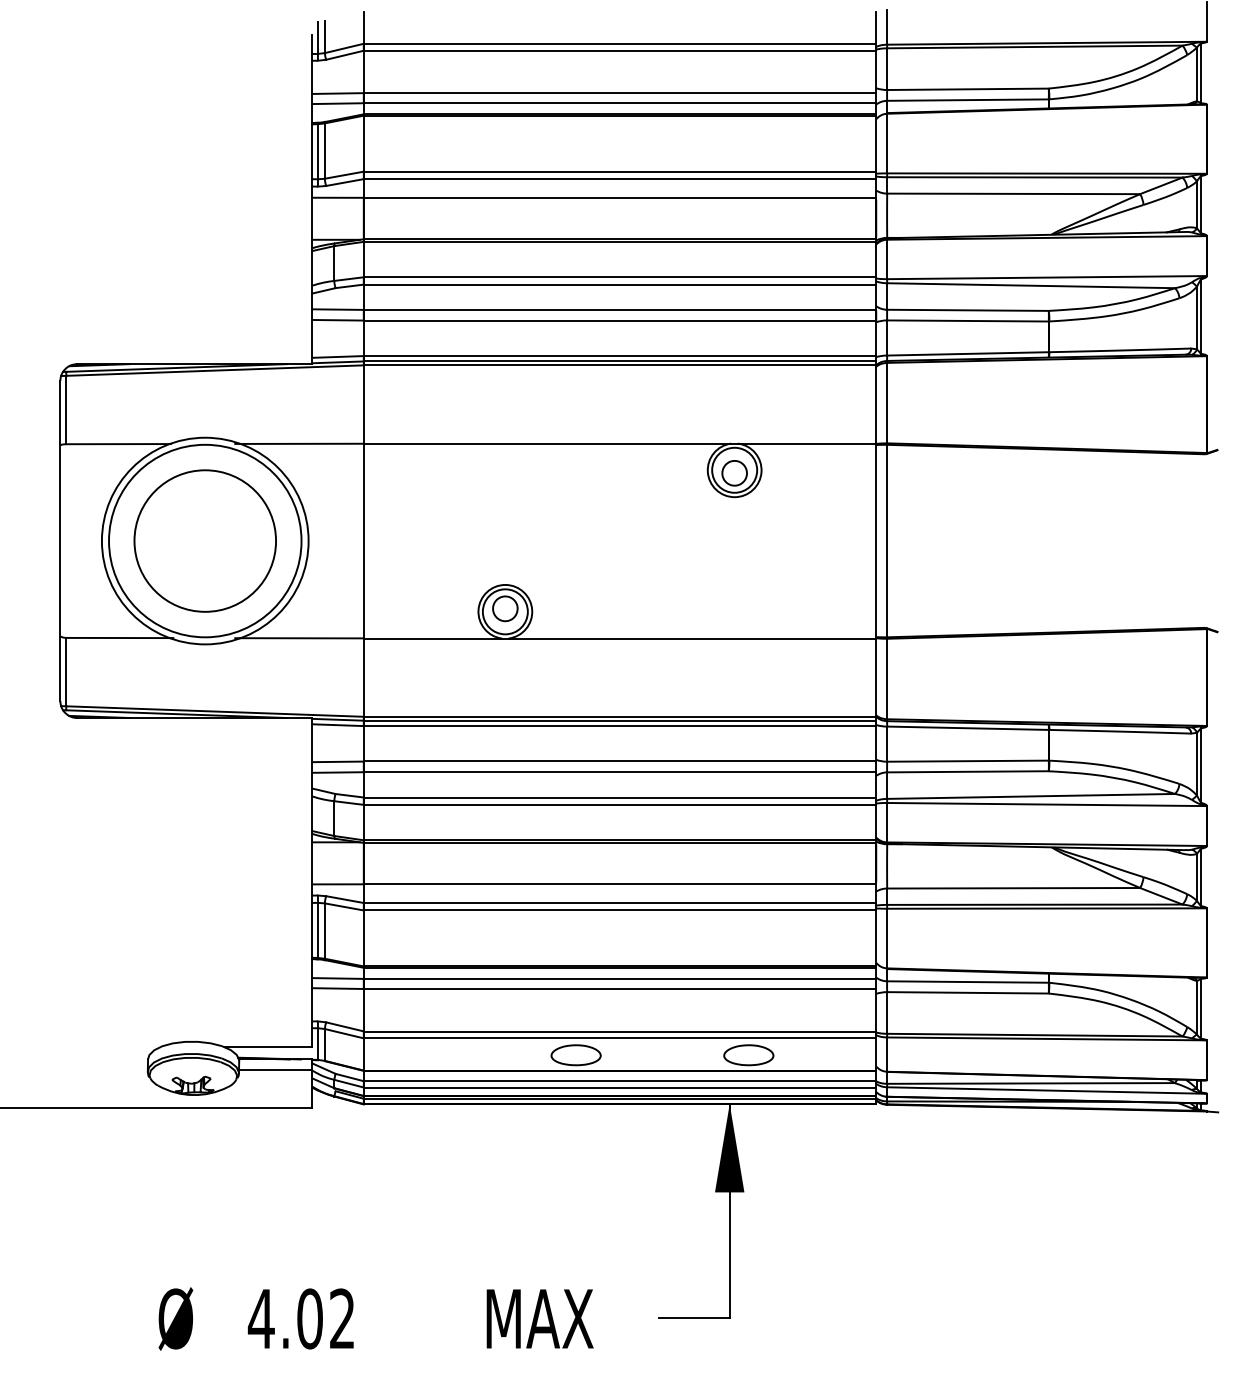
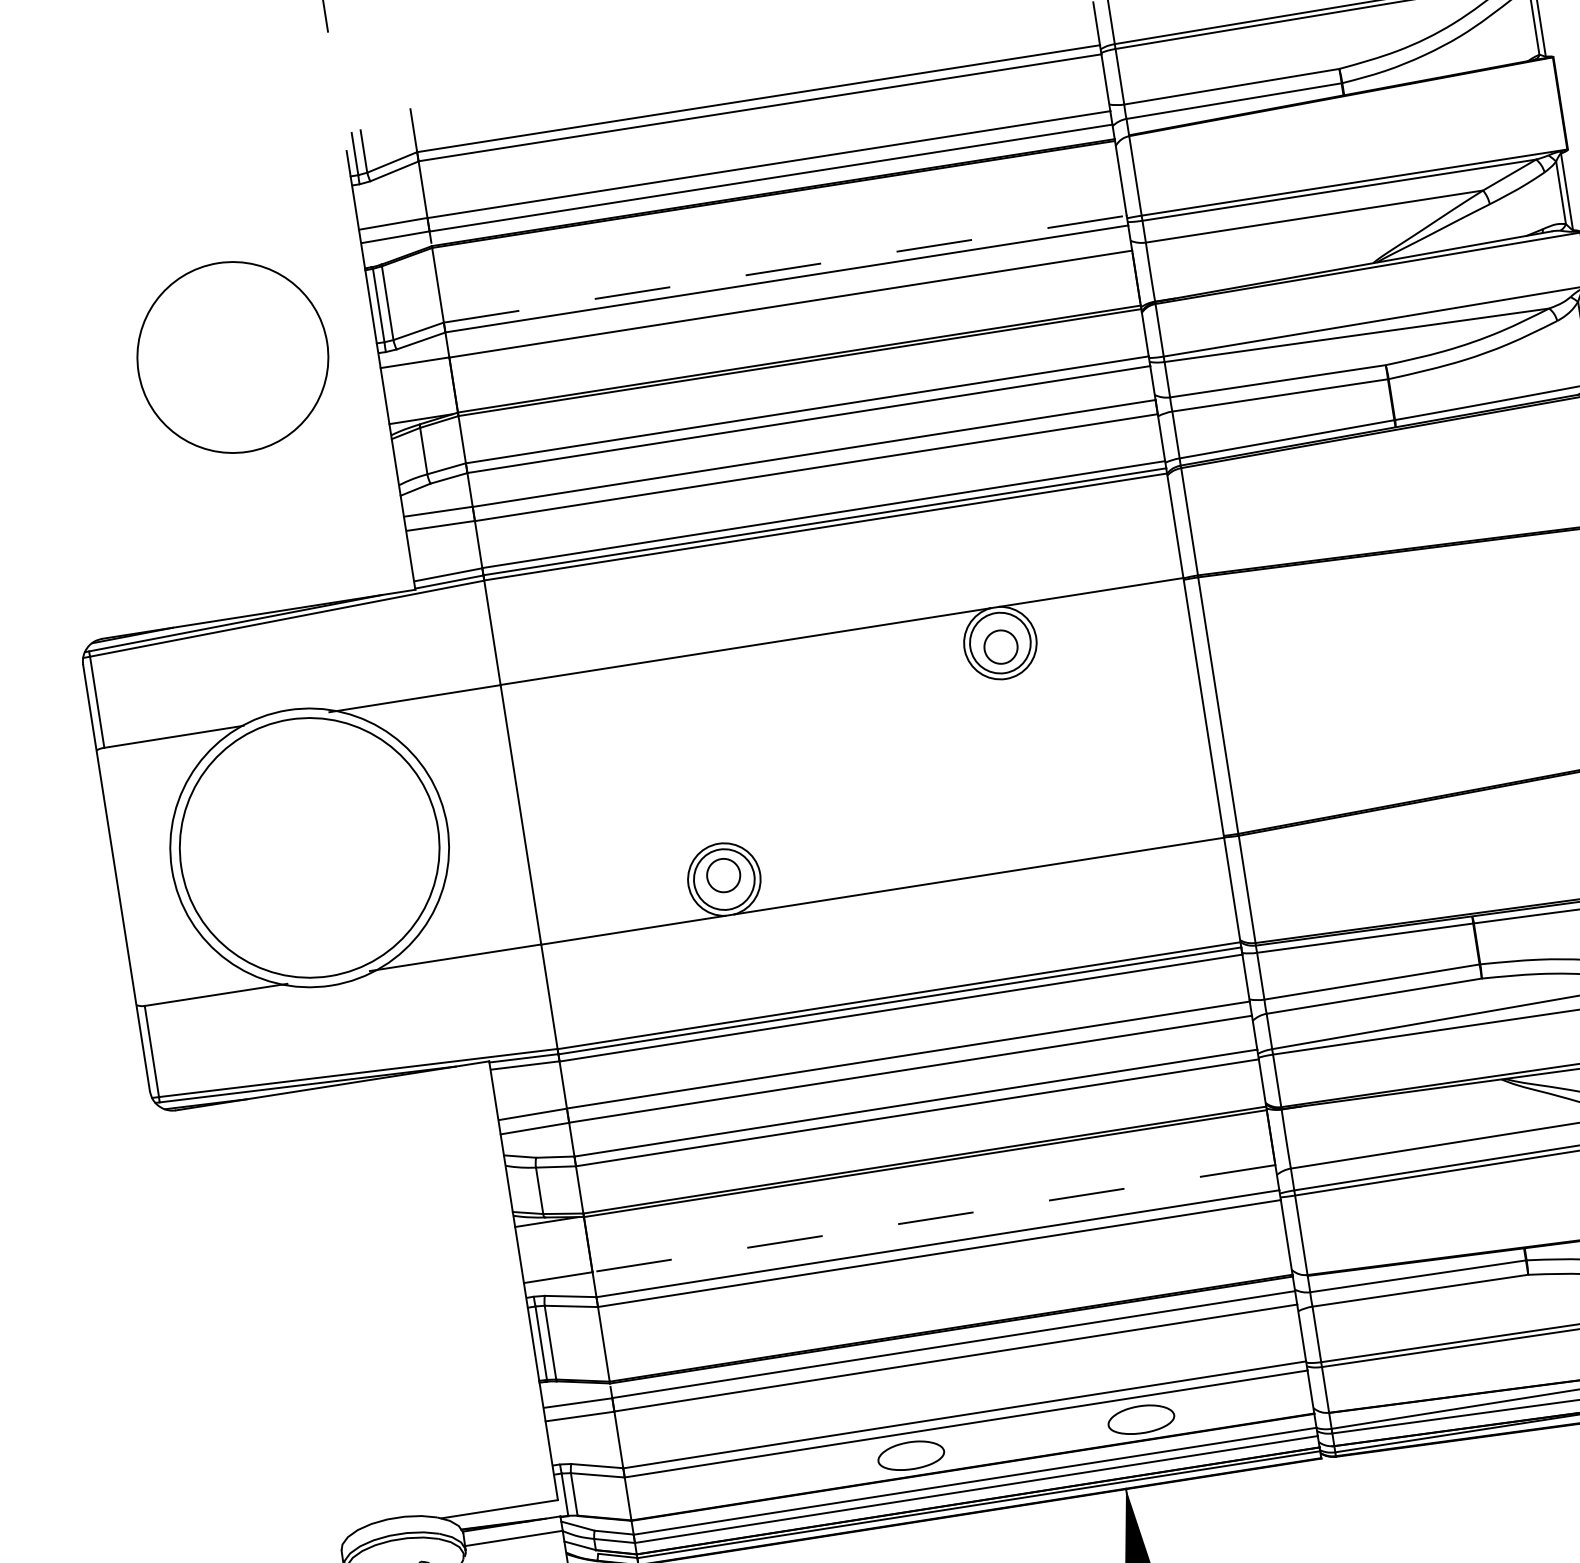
line: (620, 171) -> (785, 268), solid -> dashed
circle: (204, 540) -> (231, 356), moved
line: (619, 884) -> (933, 1219), solid -> dashed

